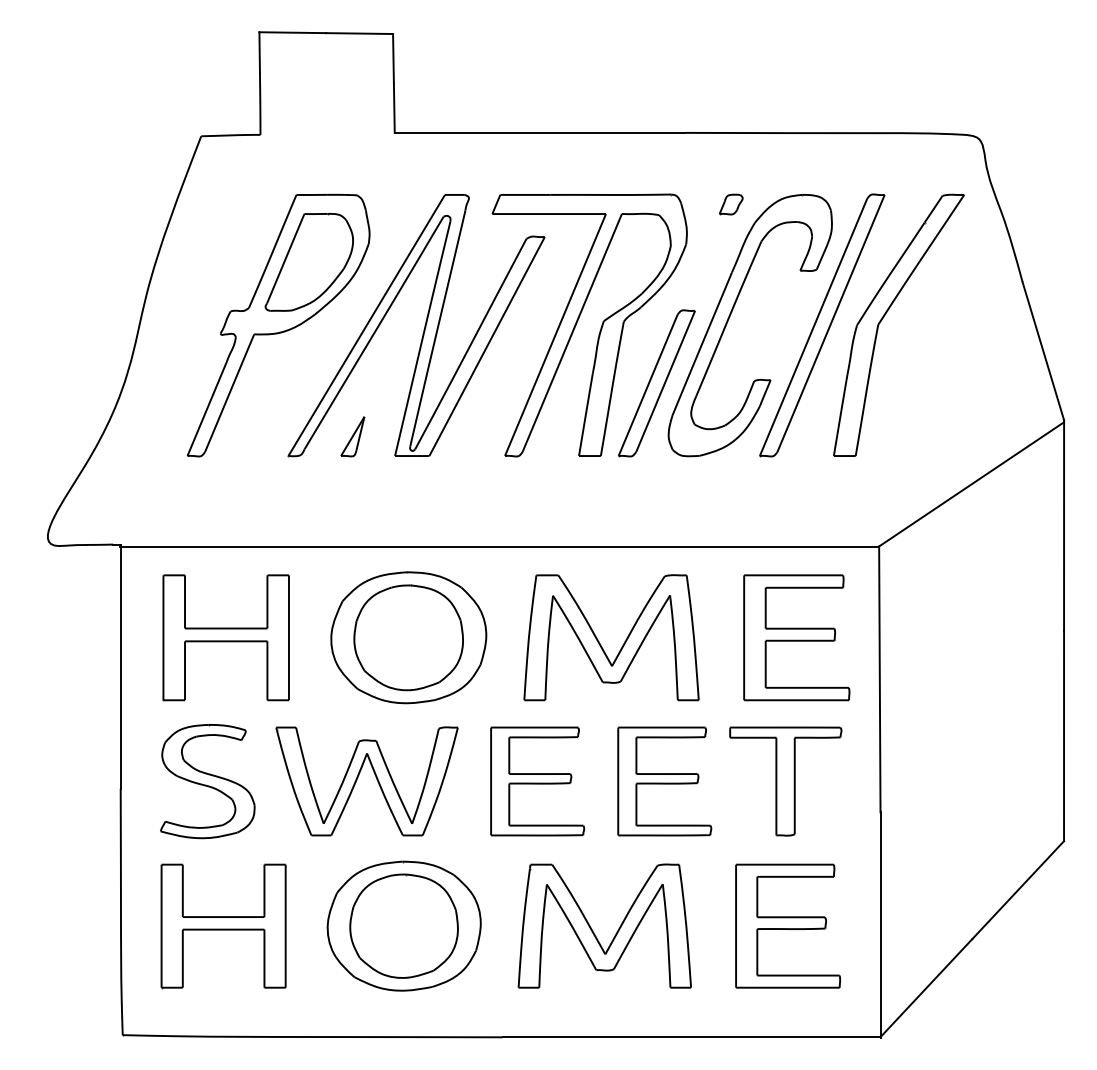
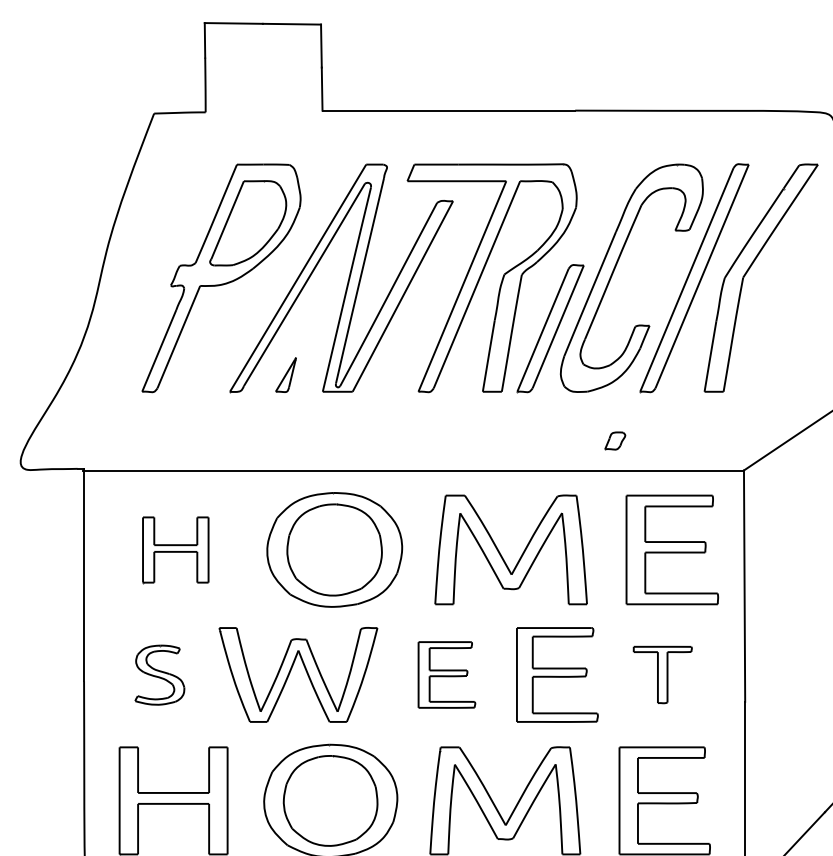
part: (731, 204) -> (615, 440), moved
part: (225, 637) -> (175, 549), size x0.6
part: (207, 781) -> (159, 674), size x0.6
part: (537, 781) -> (446, 674), size x0.7
part: (785, 781) -> (662, 674), size x0.6

